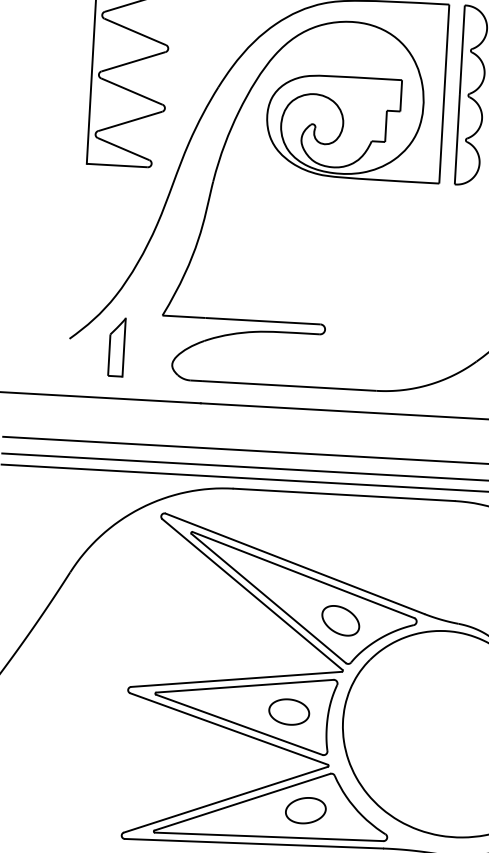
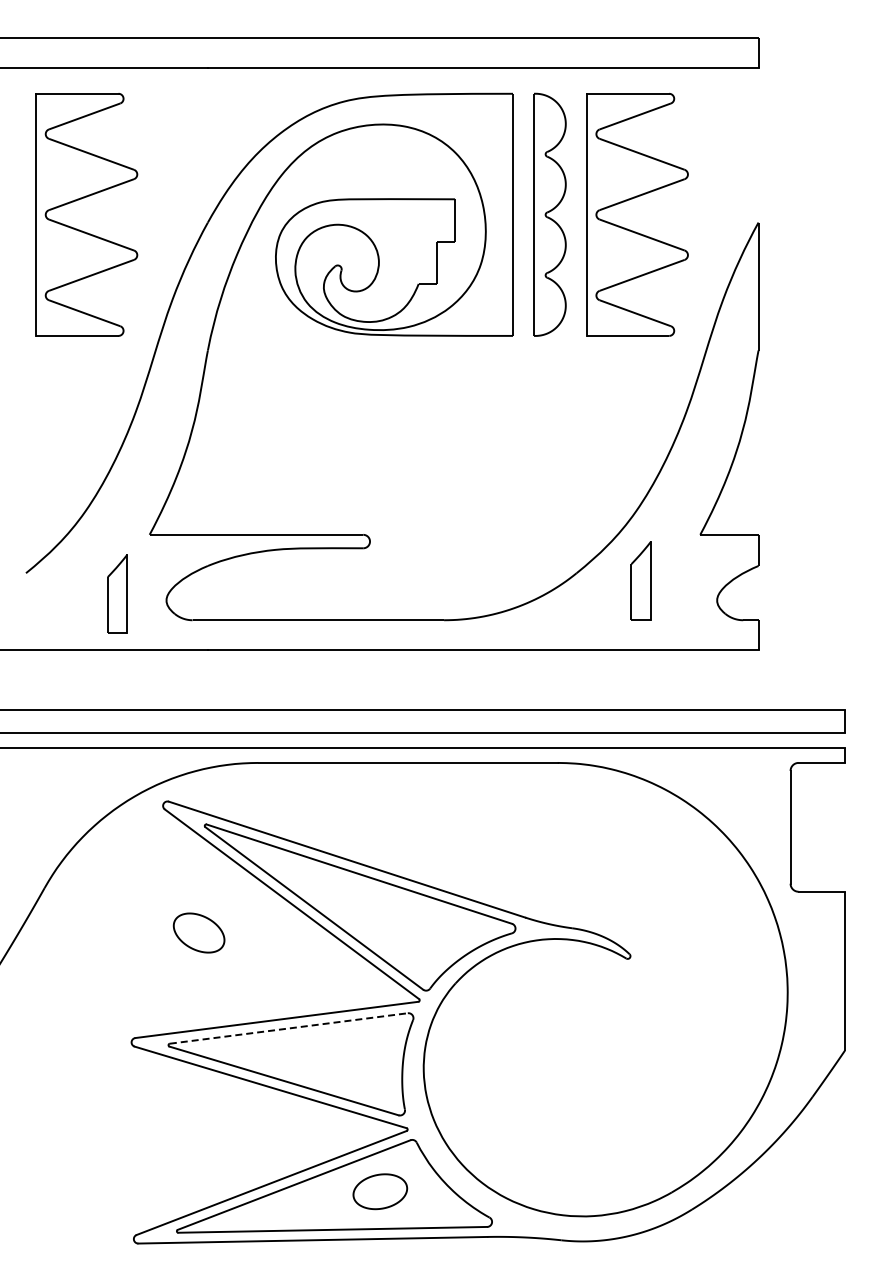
part: (116, 346) -> (117, 593), moved
part: (340, 620) -> (198, 932), moved
line: (244, 686) -> (288, 1028), solid -> dashed
part: (289, 711) -> (350, 1059), removed

